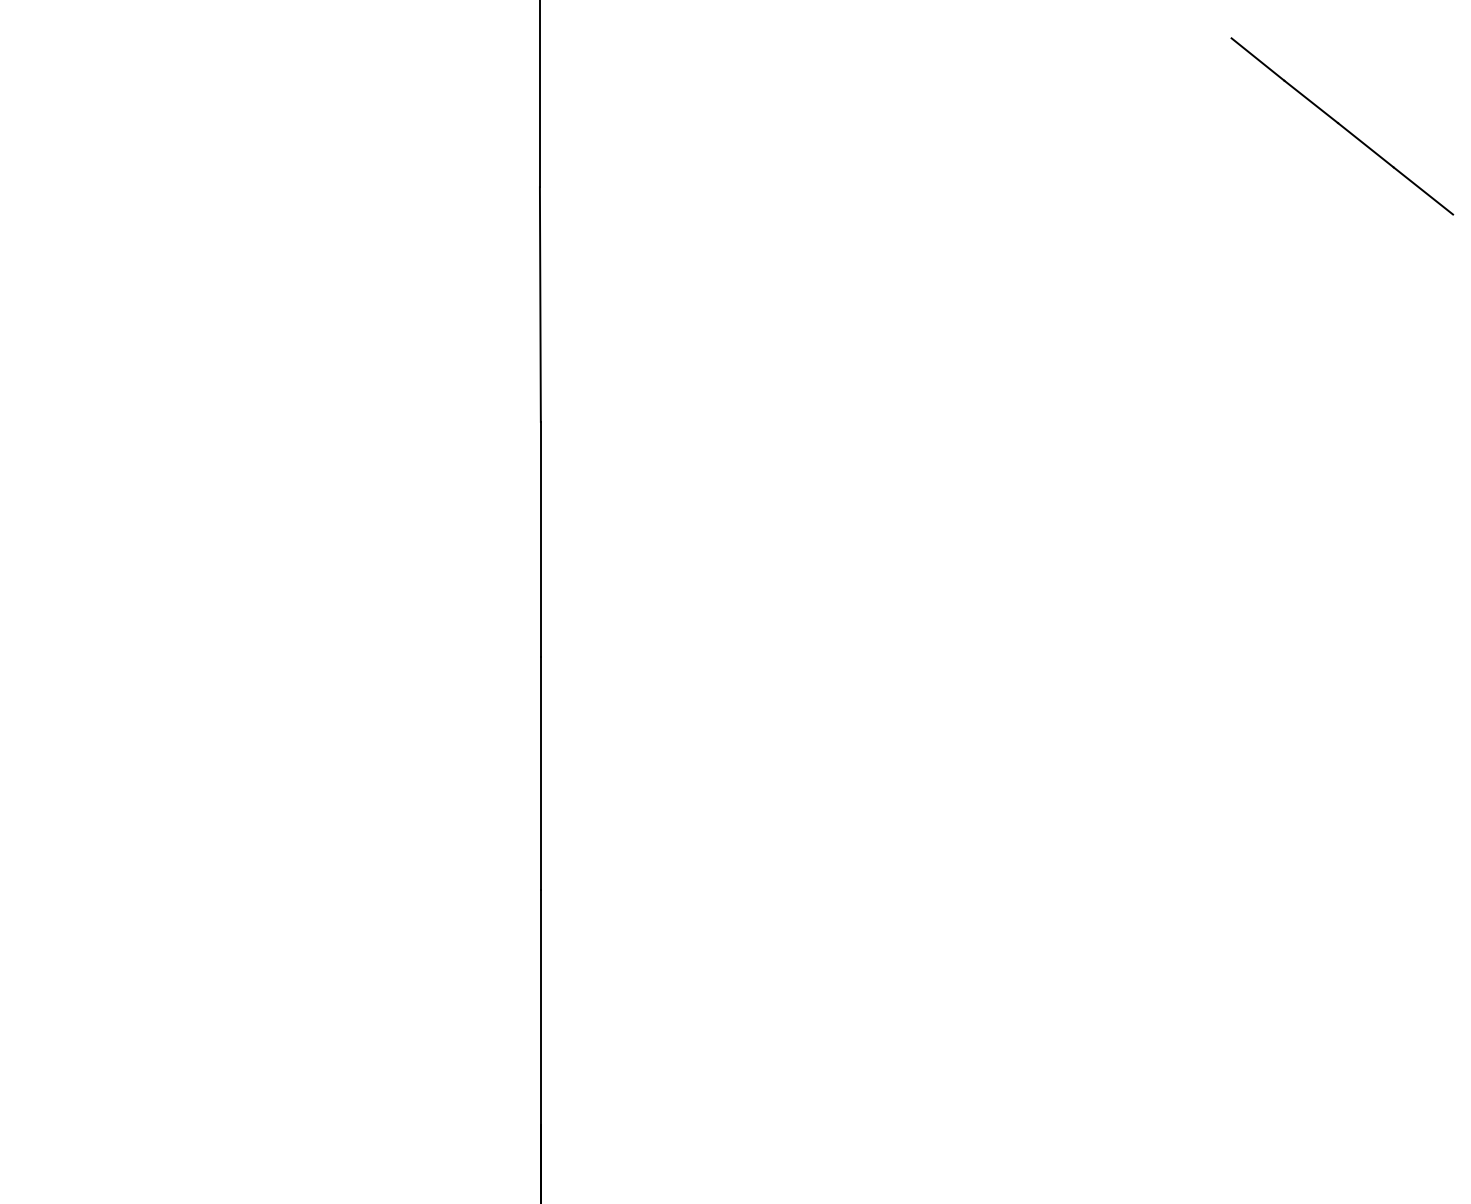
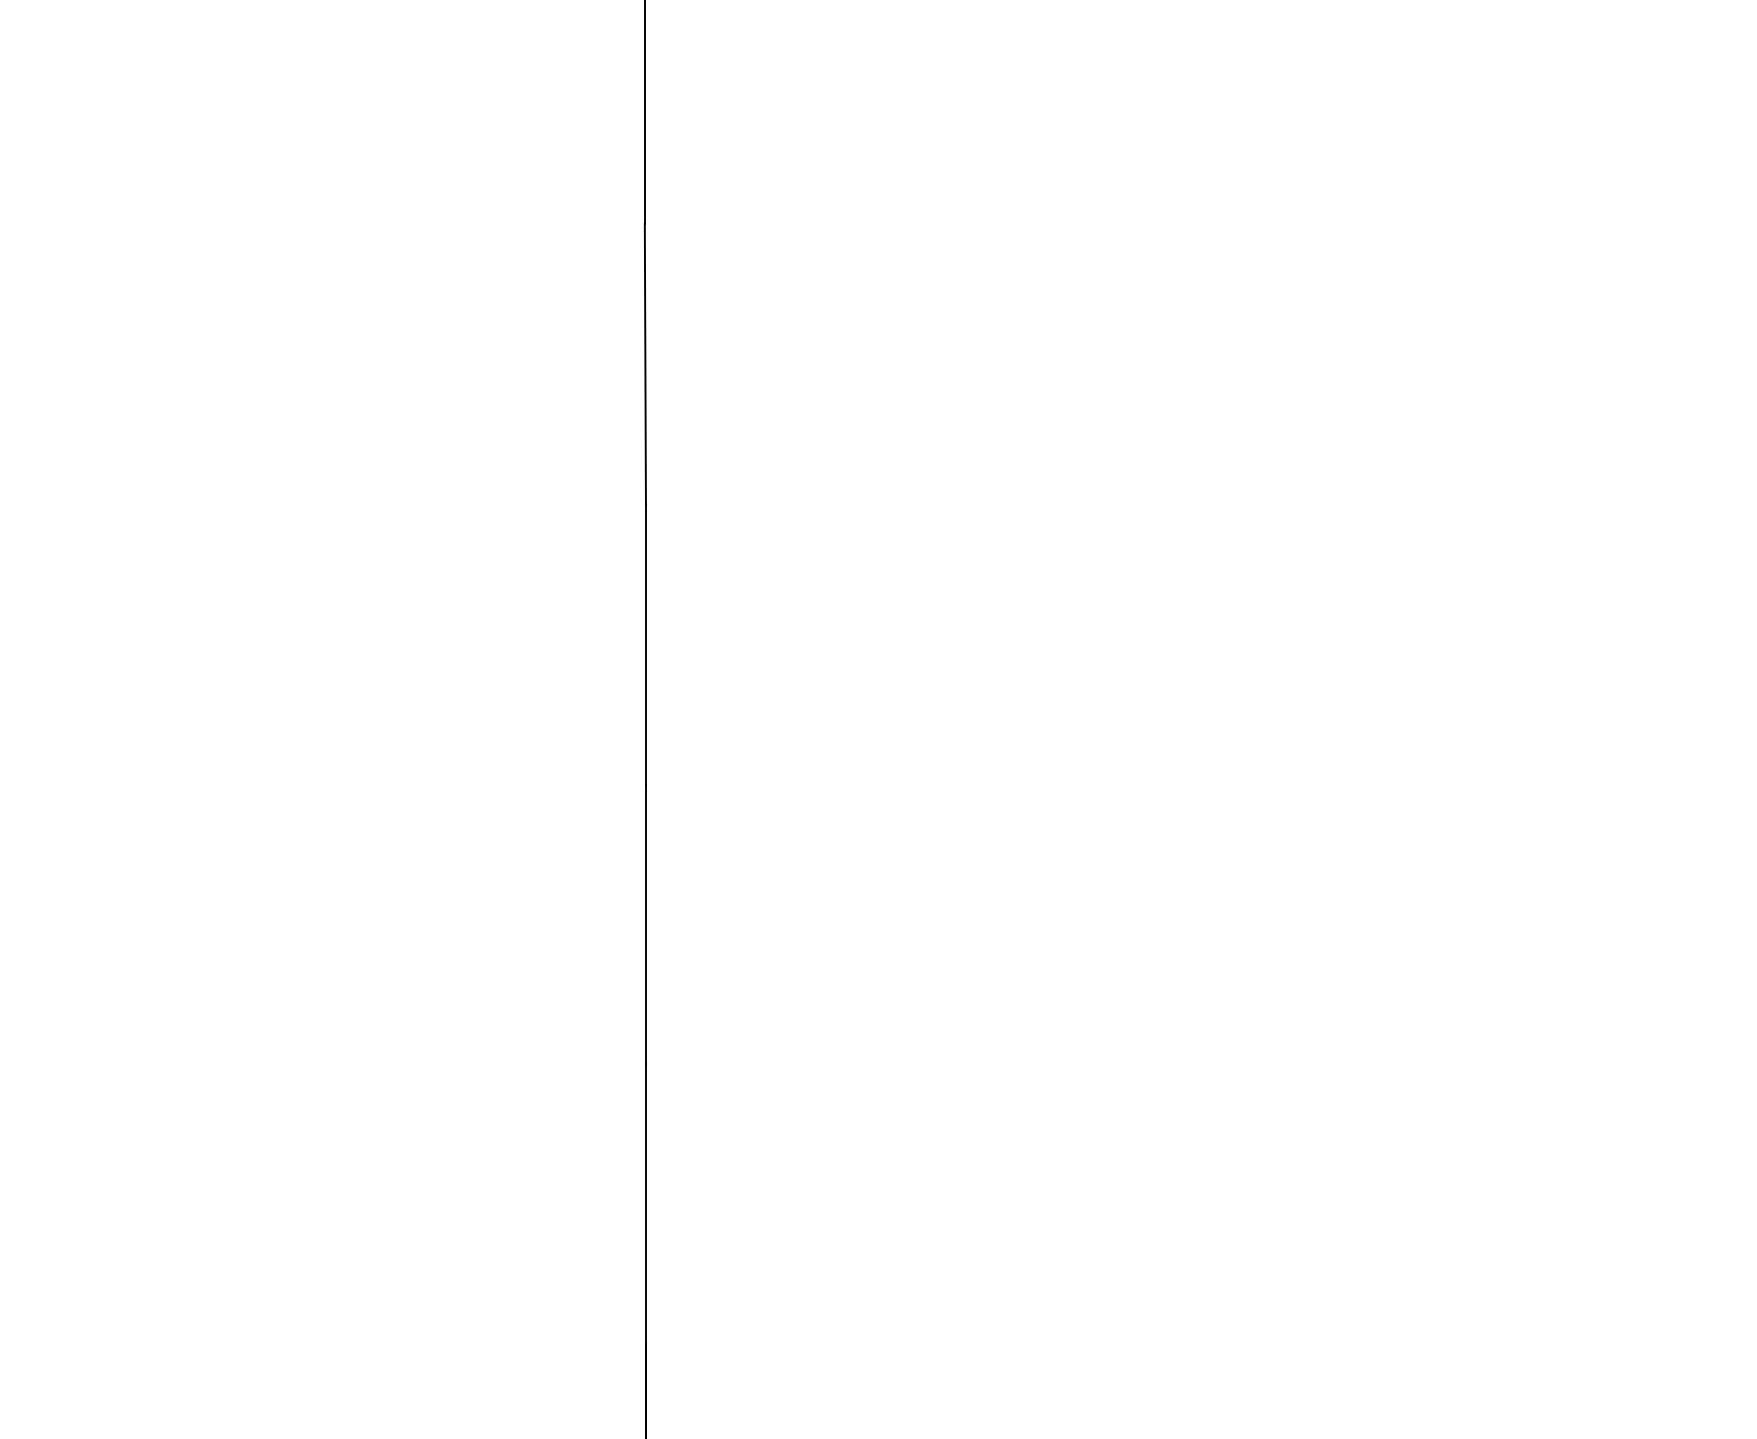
line: (1342, 126) -> (1603, 151), removed

